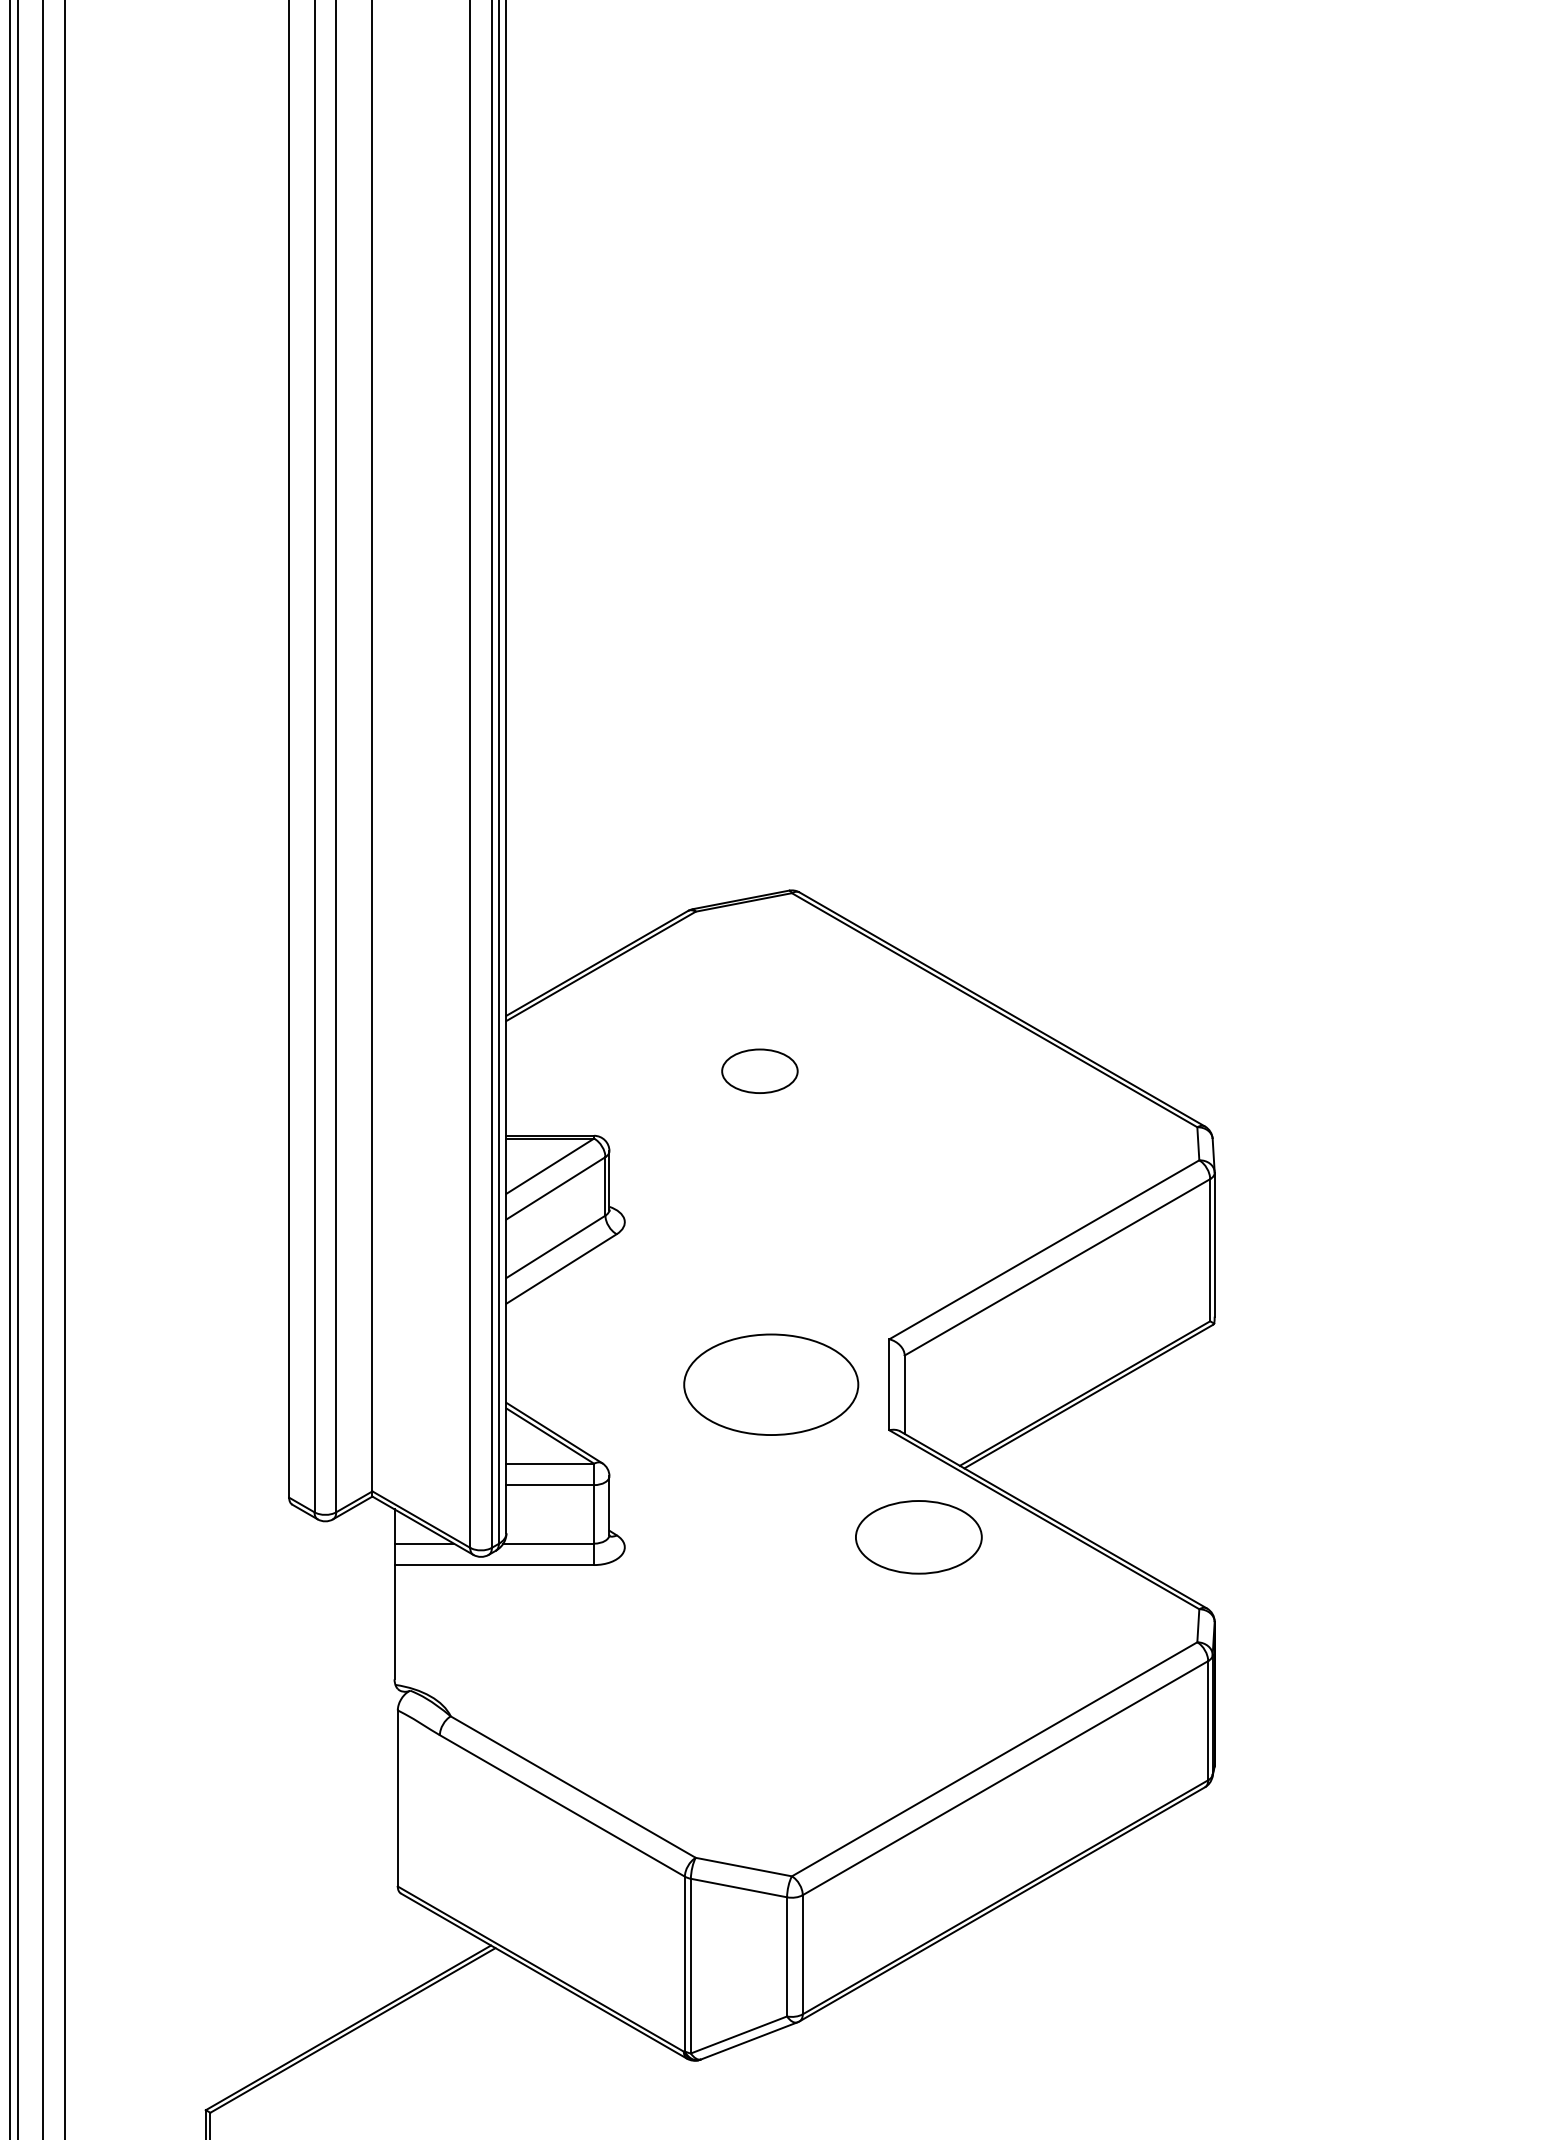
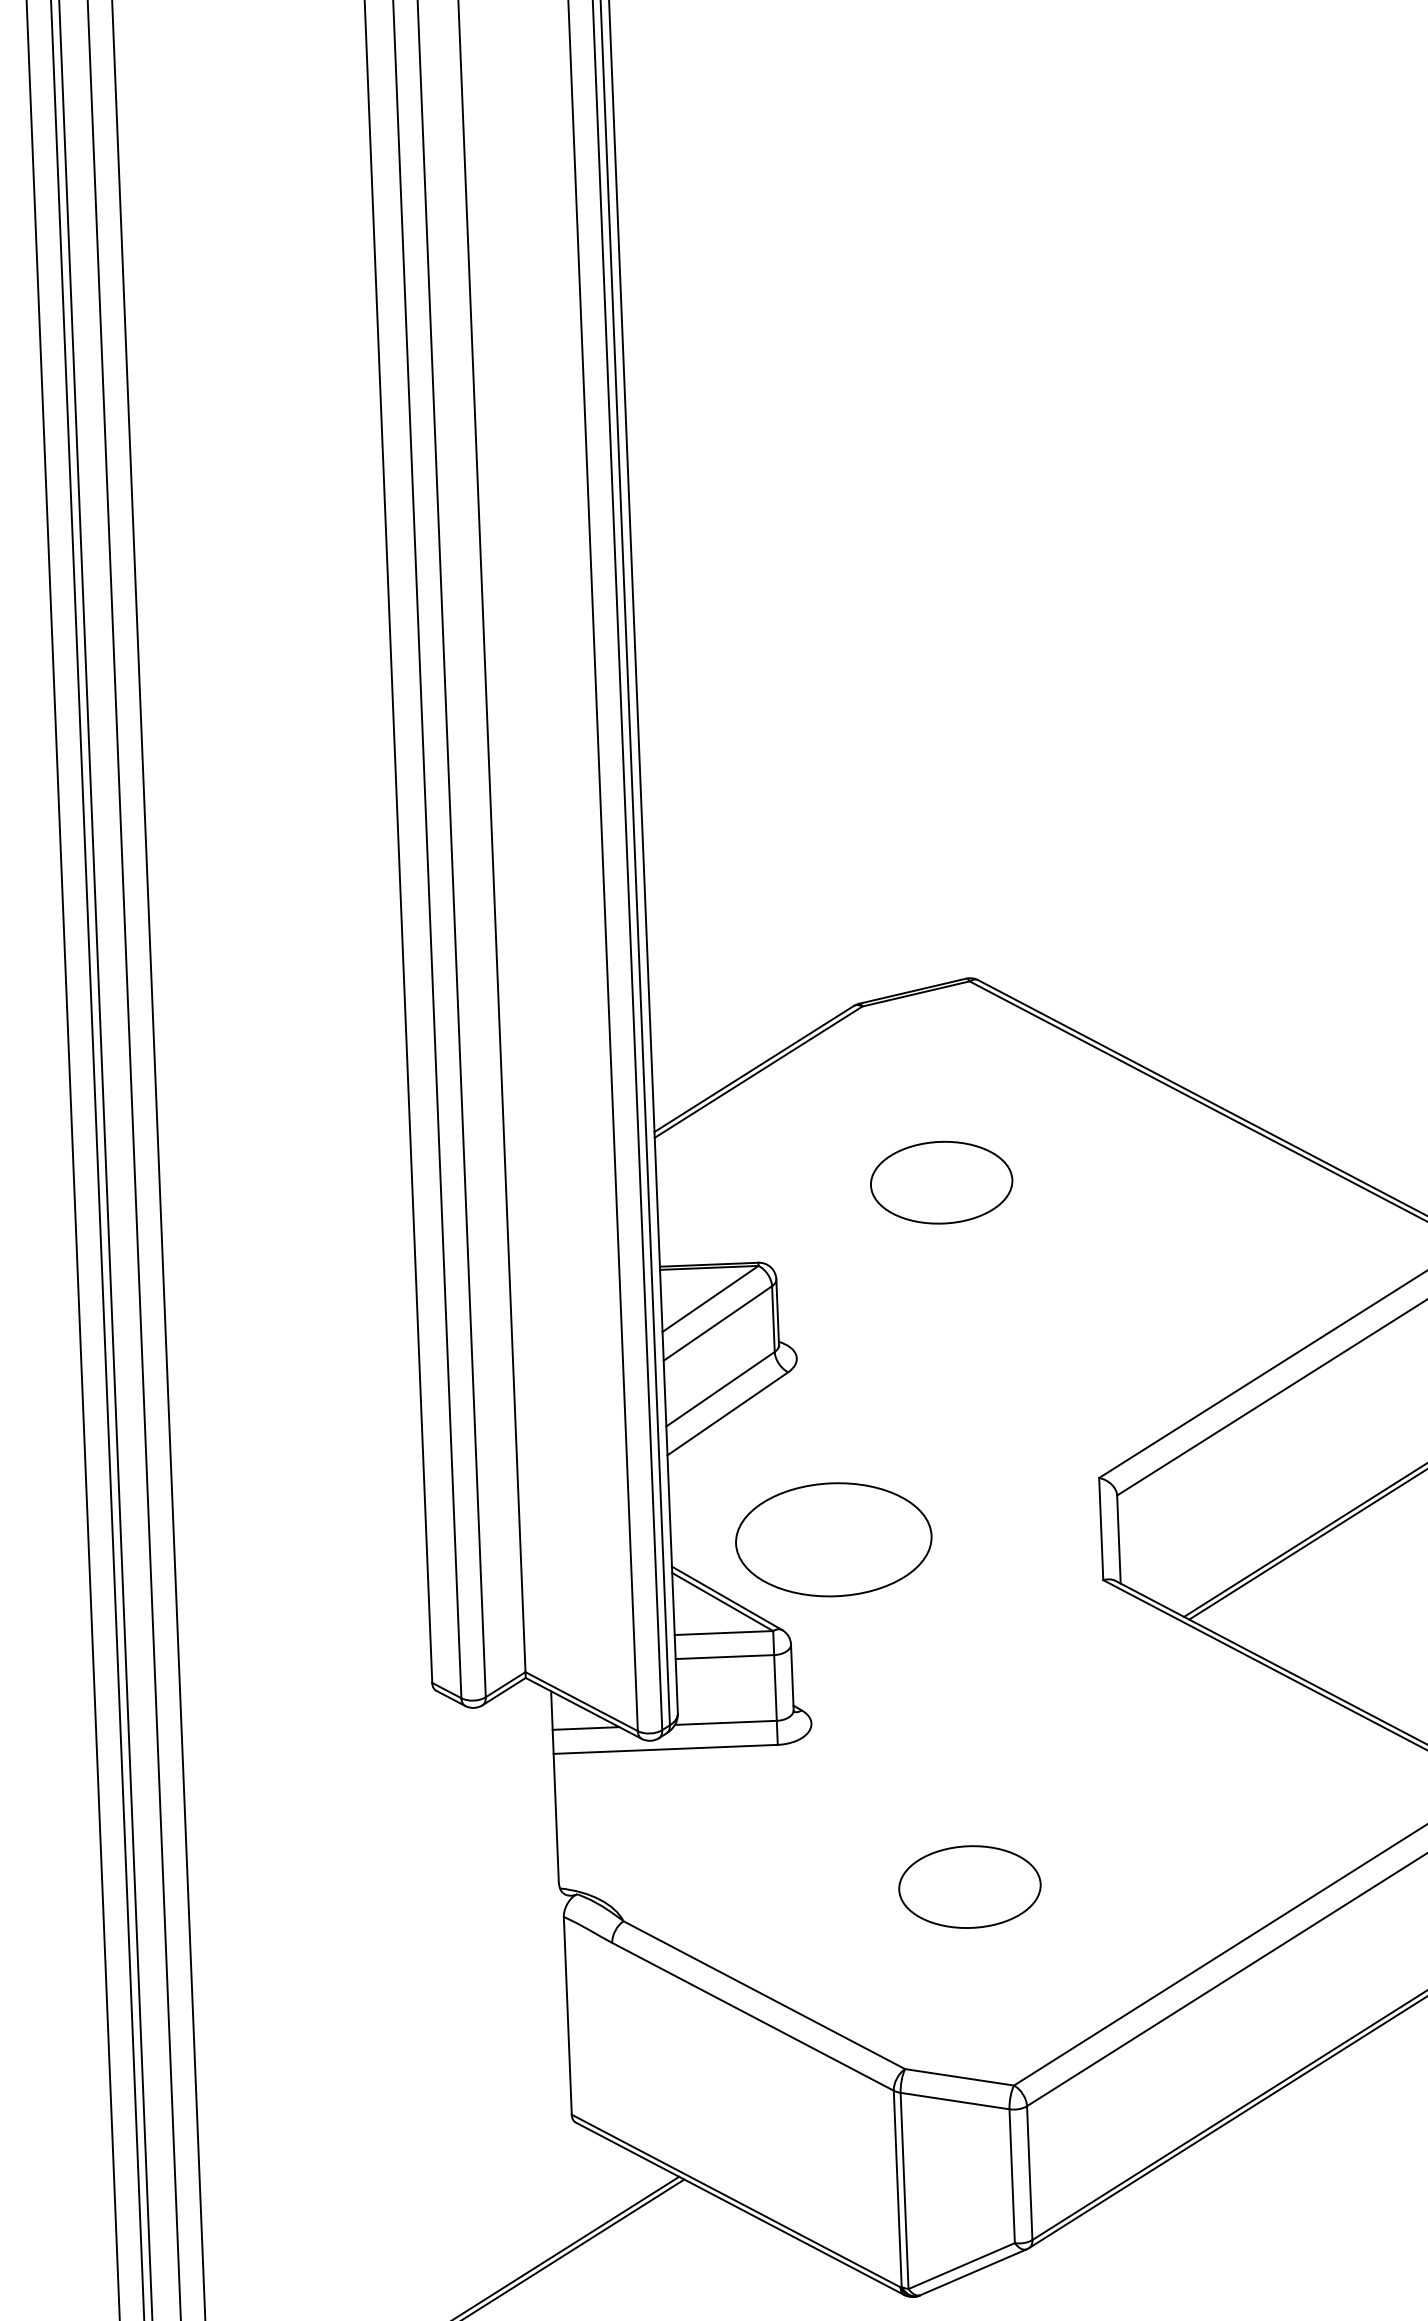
part: (759, 1071) -> (941, 1183), size x1.67
part: (771, 1384) -> (834, 1539), moved
part: (918, 1537) -> (969, 1887), moved

